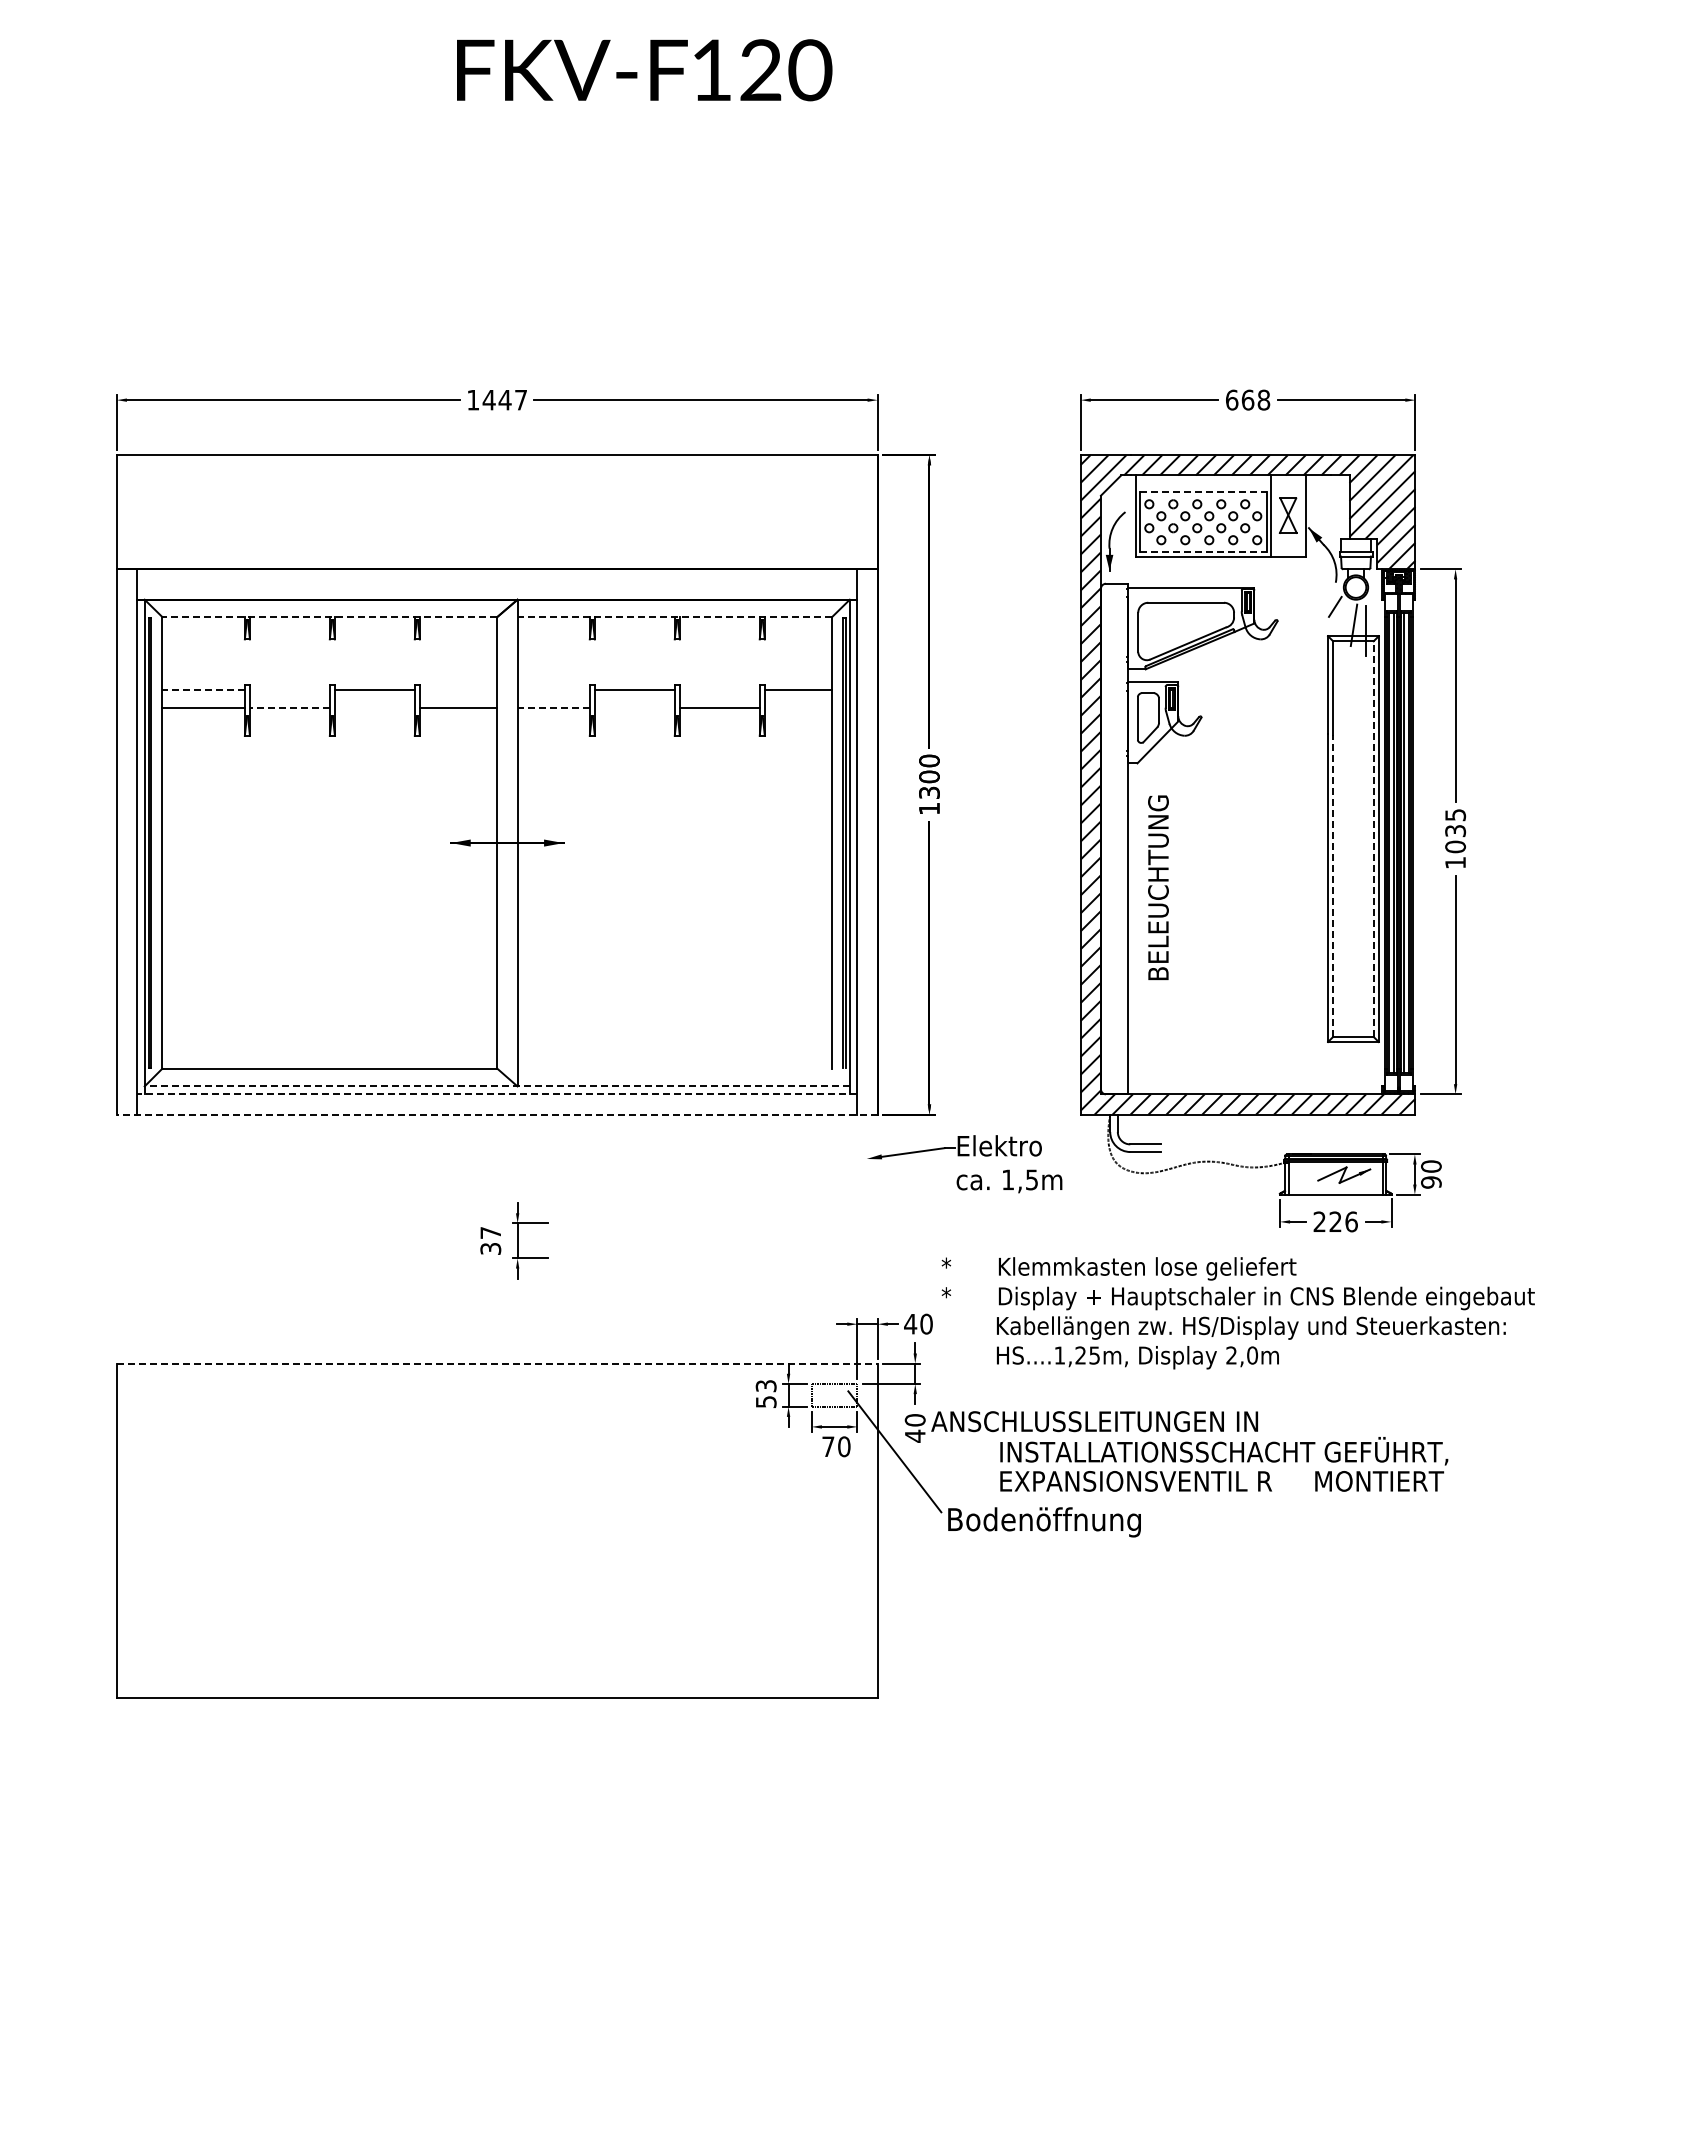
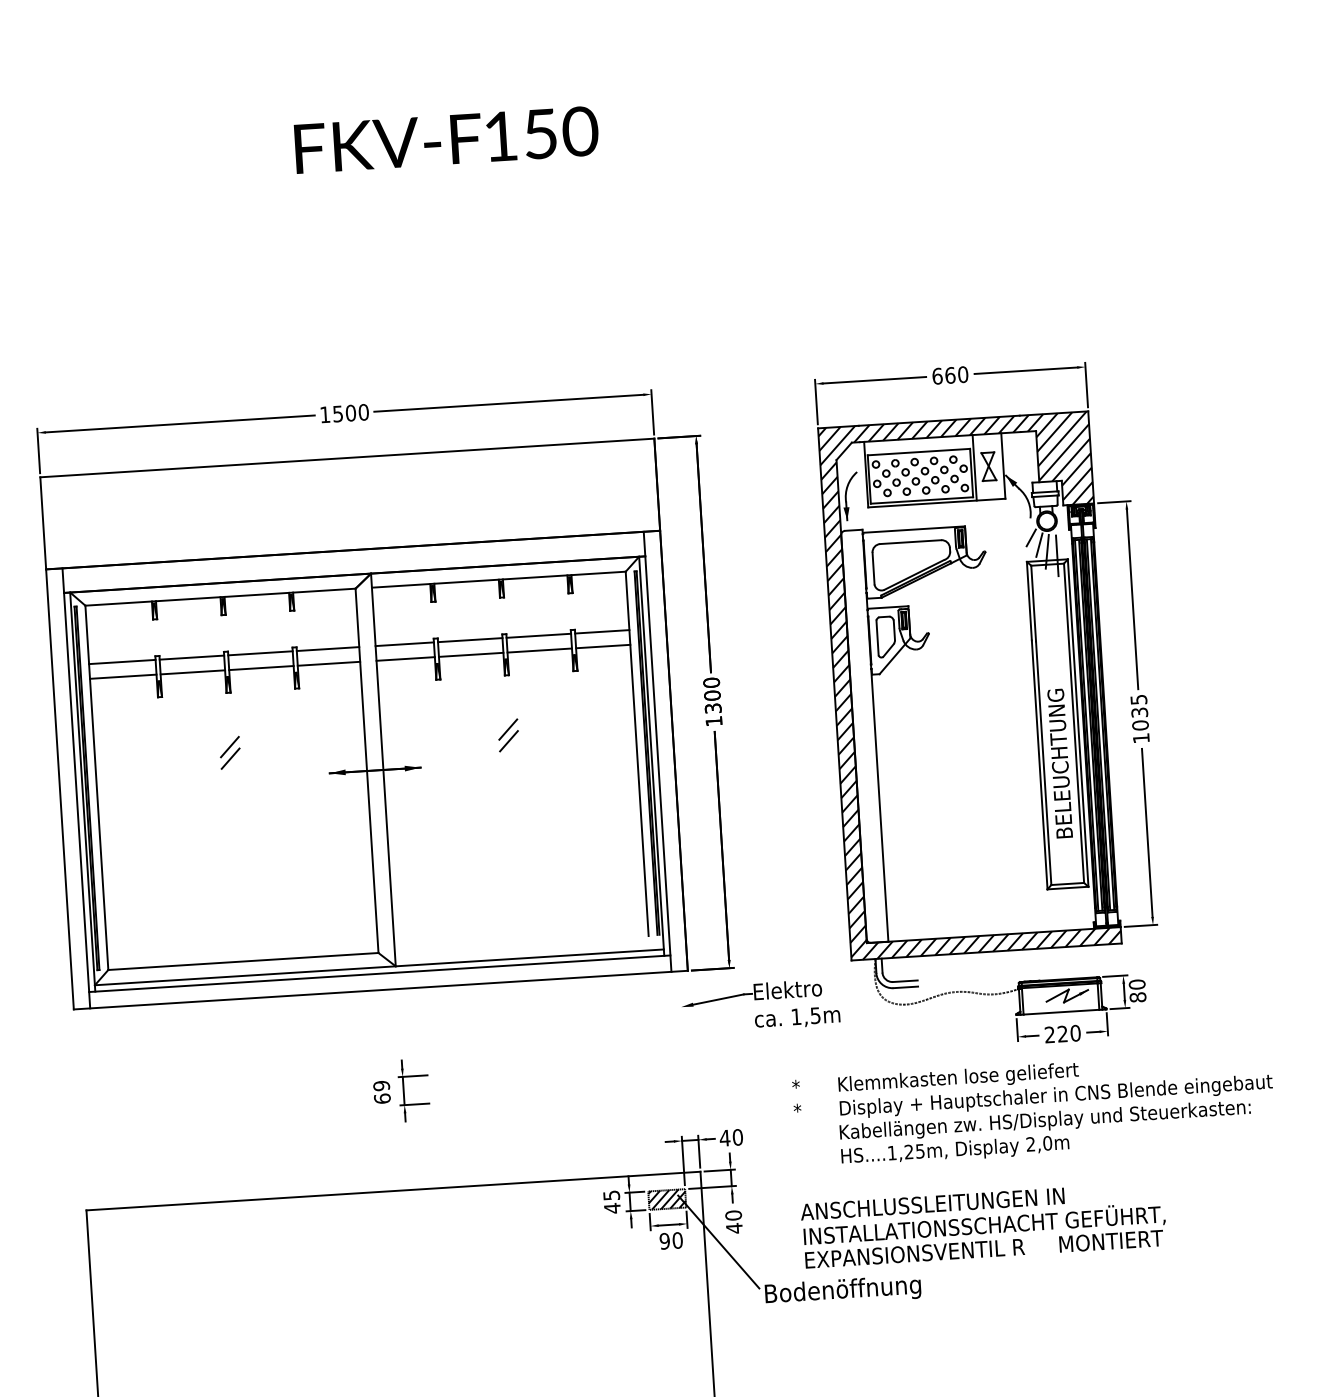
text: (760, 70) -> (540, 134), 120 -> 150
text: (504, 399) -> (350, 412), 1447 -> 1500
text: (1263, 400) -> (962, 374), 668 -> 660
line: (1203, 492) -> (919, 452), dashed -> solid
line: (1203, 552) -> (922, 500), dashed -> solid
line: (1344, 616) -> (1039, 545), added
line: (329, 617) -> (220, 597), dashed -> solid
line: (674, 617) -> (498, 579), dashed -> solid
line: (203, 689) -> (122, 662), dashed -> solid
line: (289, 689) -> (191, 657), added
line: (458, 689) -> (327, 649), added
line: (553, 689) -> (404, 644), added
line: (719, 689) -> (538, 635), added
line: (289, 707) -> (192, 672), dashed -> solid
line: (374, 707) -> (261, 667), added
line: (553, 707) -> (405, 658), dashed -> solid
line: (634, 707) -> (470, 654), added
line: (798, 707) -> (603, 646), added
line: (329, 802) -> (229, 746), added
line: (674, 802) -> (508, 729), added
line: (329, 817) -> (230, 758), added
line: (674, 817) -> (508, 741), added
line: (1373, 839) -> (1073, 723), dashed -> solid
line: (1333, 886) -> (1044, 763), dashed -> solid
text: (1158, 887) -> (1060, 763), moved
line: (497, 1086) -> (379, 967), dashed -> solid
line: (496, 1094) -> (379, 973), dashed -> solid
line: (496, 1114) -> (380, 990), dashed -> solid
text: (1431, 1182) -> (1138, 997), 90 -> 80
text: (1351, 1221) -> (1075, 1032), 226 -> 220
text: (490, 1240) -> (381, 1092), 37 -> 69
text: (1237, 1313) -> (1033, 1110), moved
line: (497, 1363) -> (393, 1190), dashed -> solid
text: (765, 1394) -> (611, 1202), 53 -> 45
hatch: (834, 1394) -> (667, 1198), added
text: (1094, 1421) -> (932, 1204), moved
text: (828, 1446) -> (664, 1241), 70 -> 90

